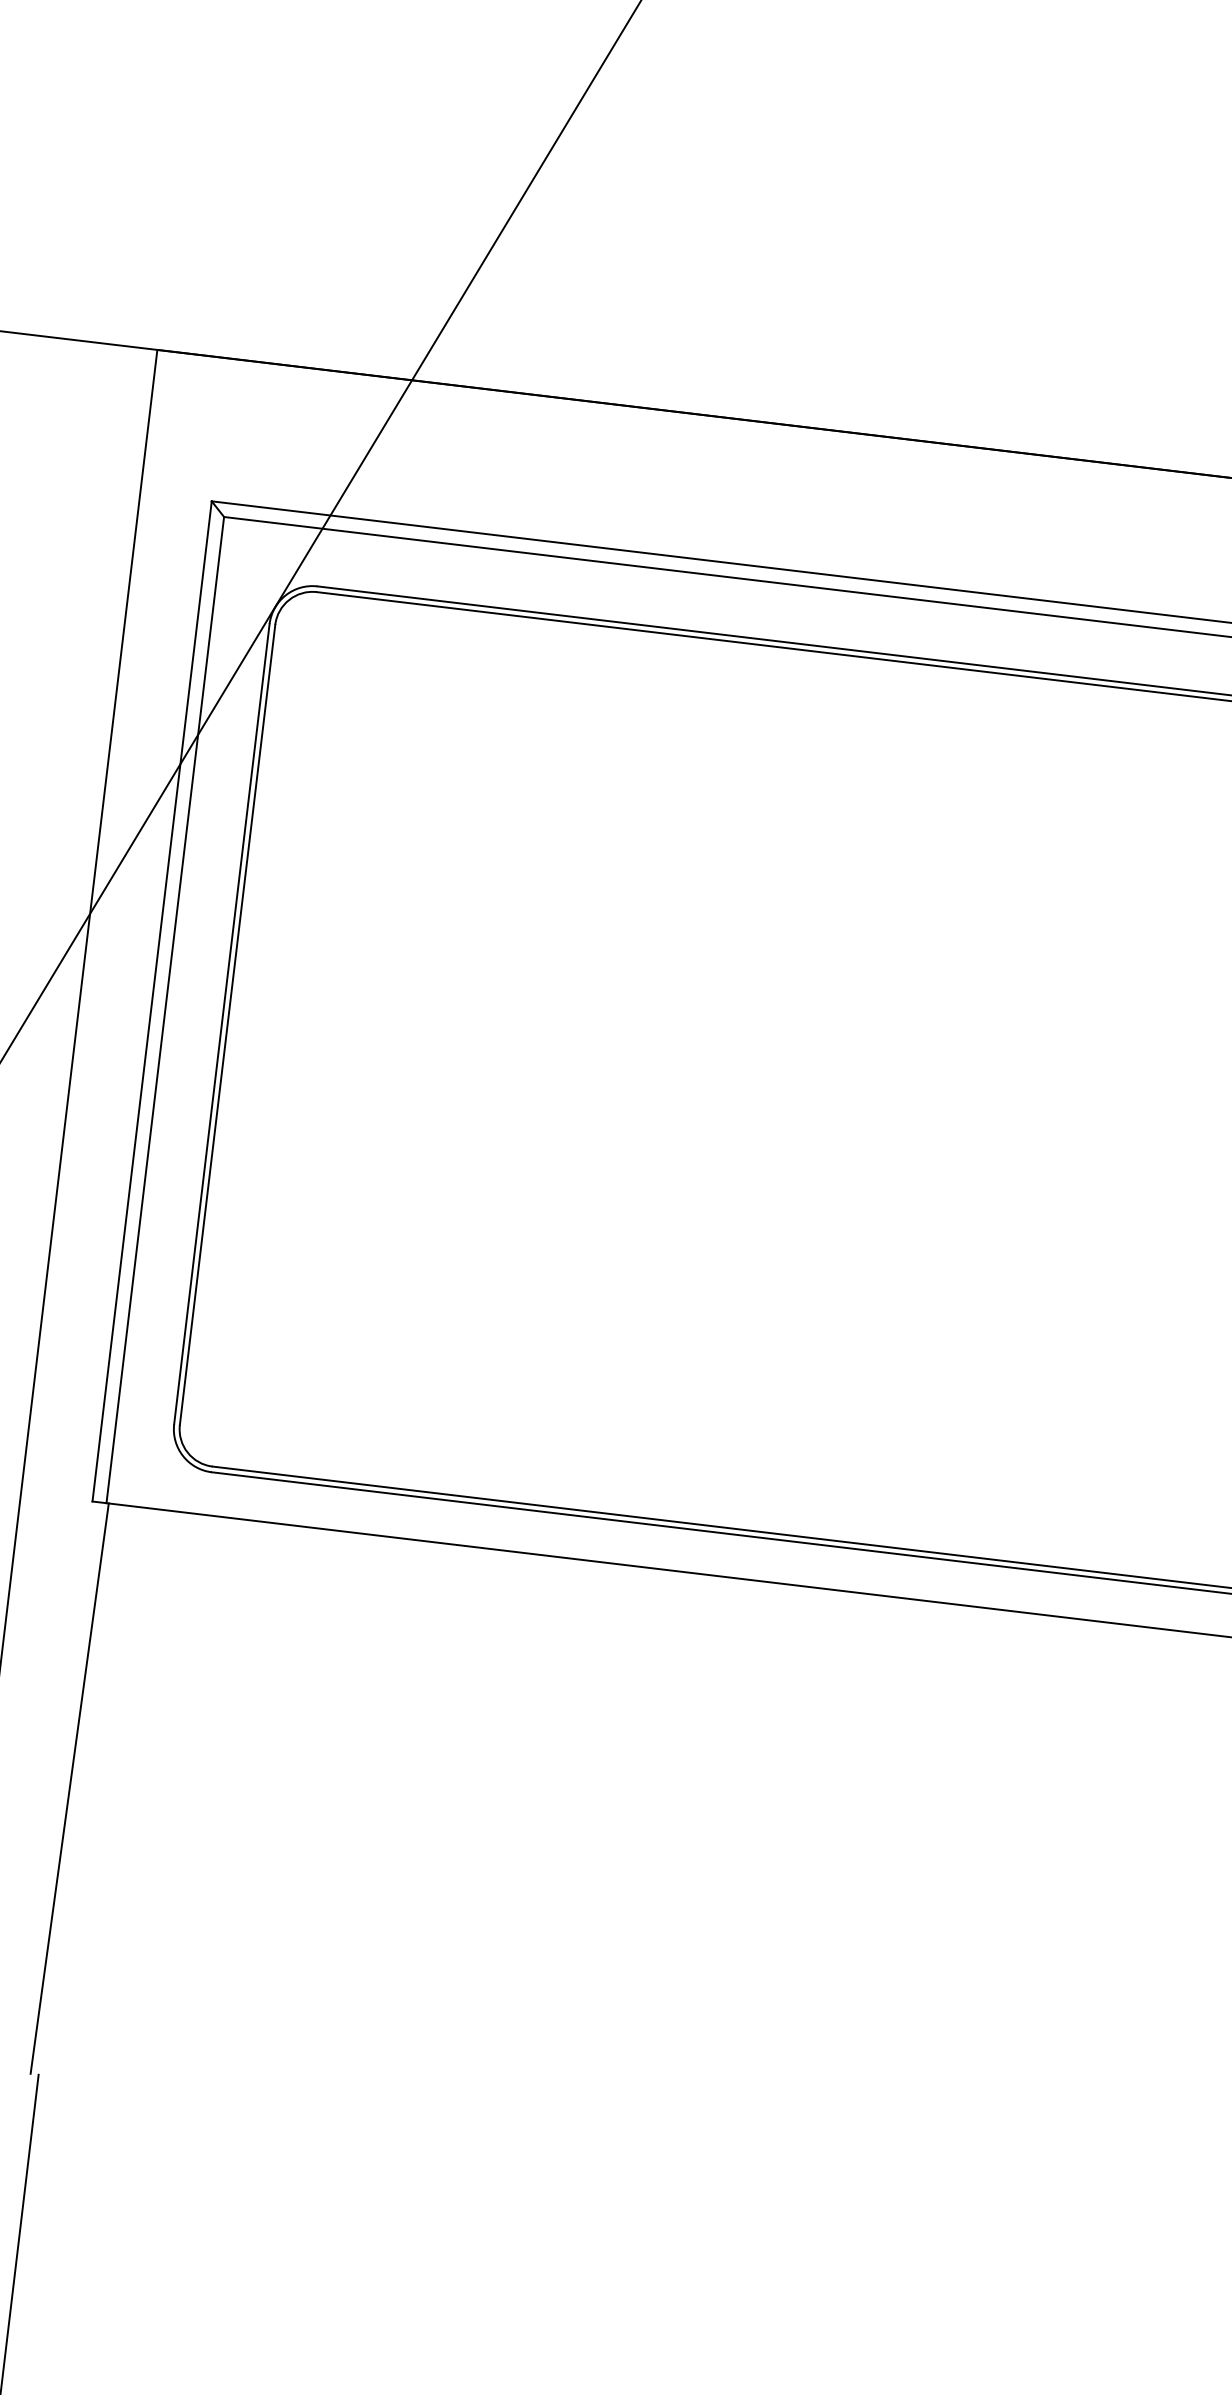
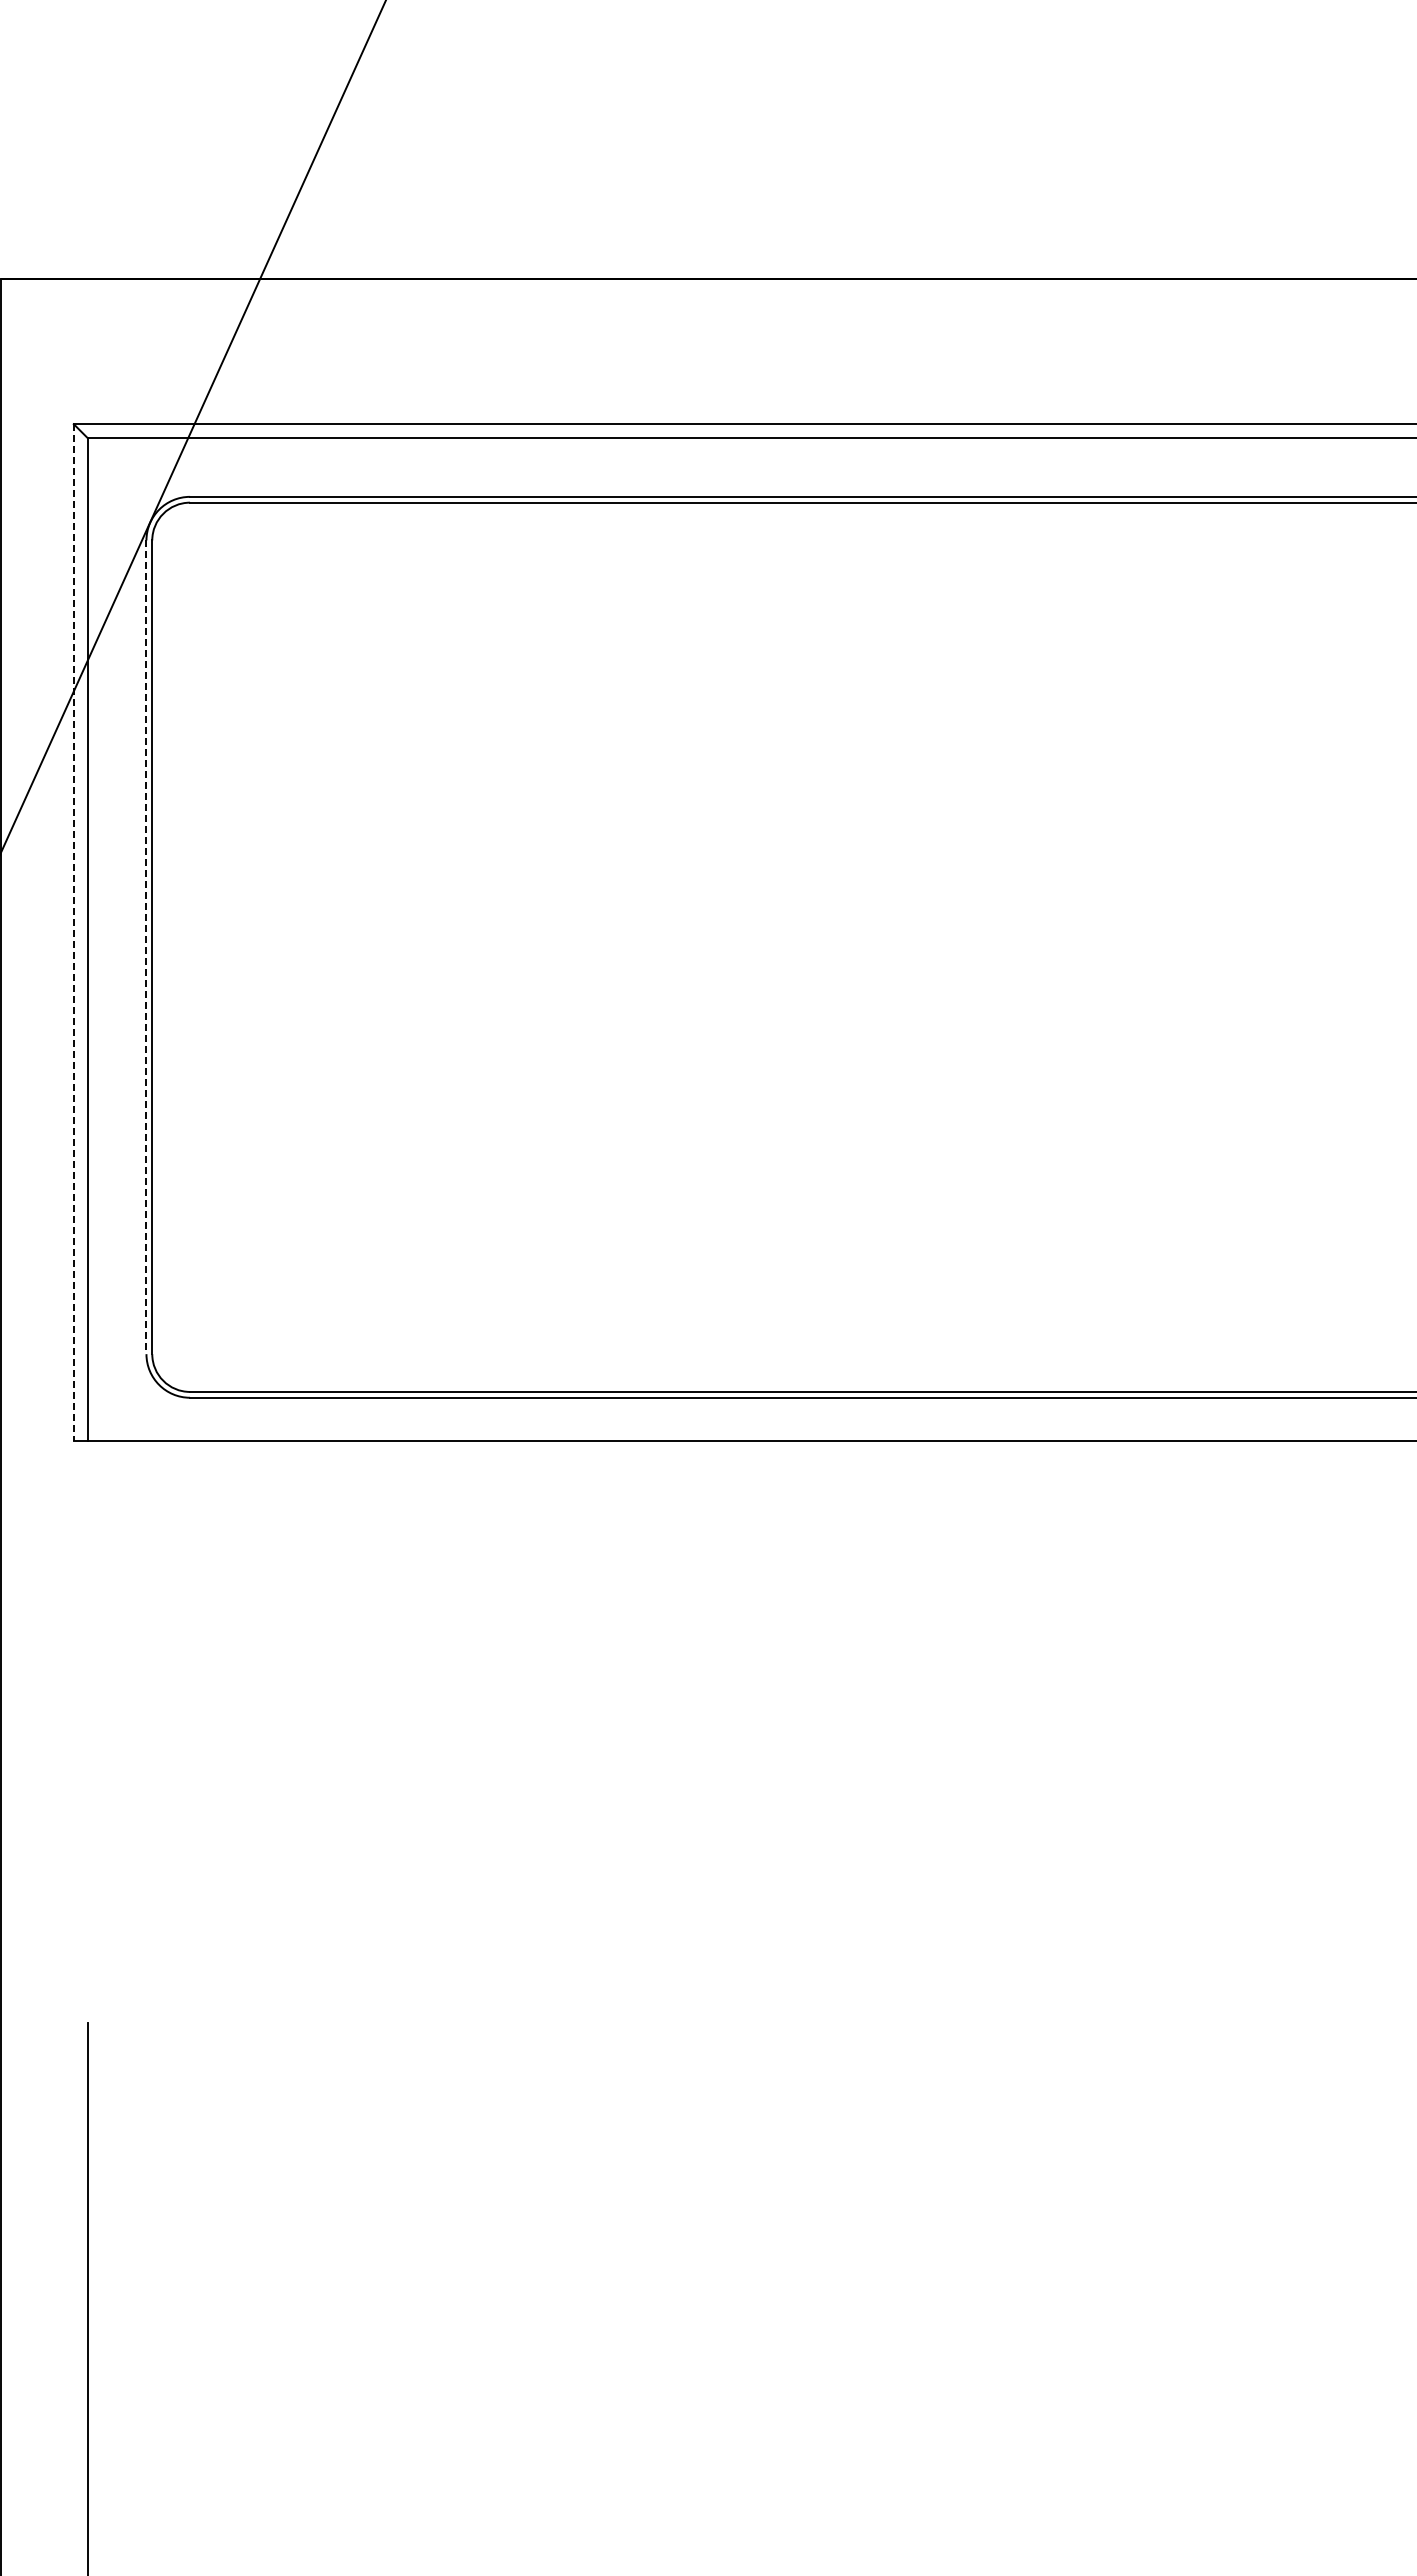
line: (151, 1001) -> (73, 932), solid -> dashed
line: (221, 1024) -> (146, 947), solid -> dashed
line: (69, 1788) -> (85, 1731), removed

